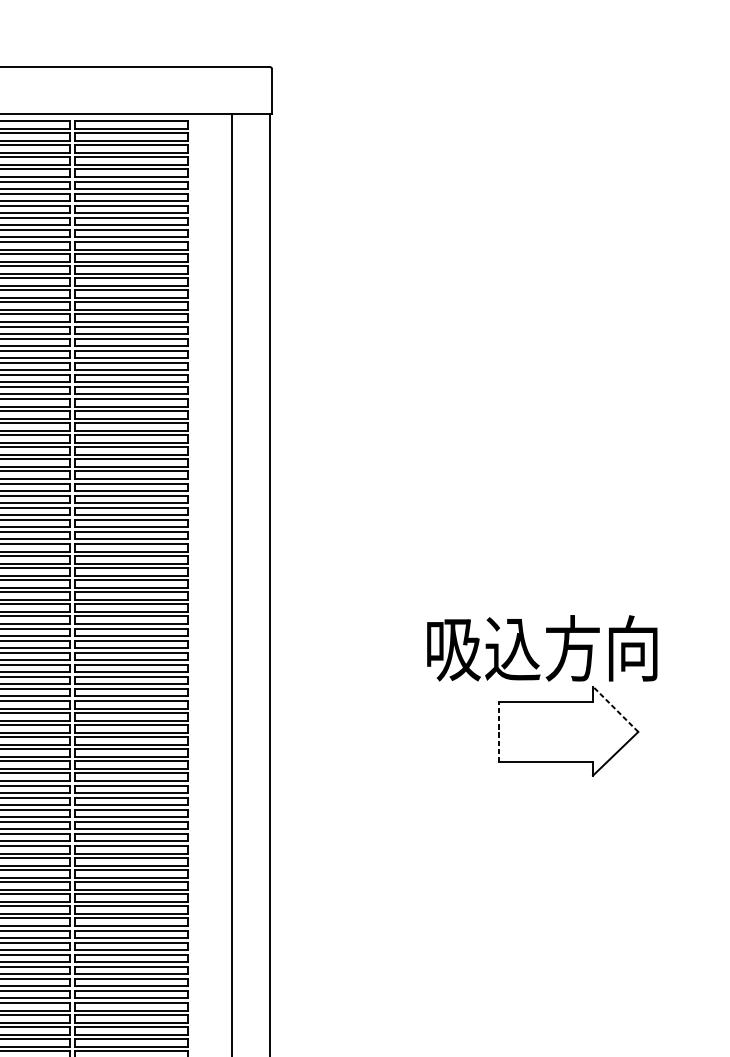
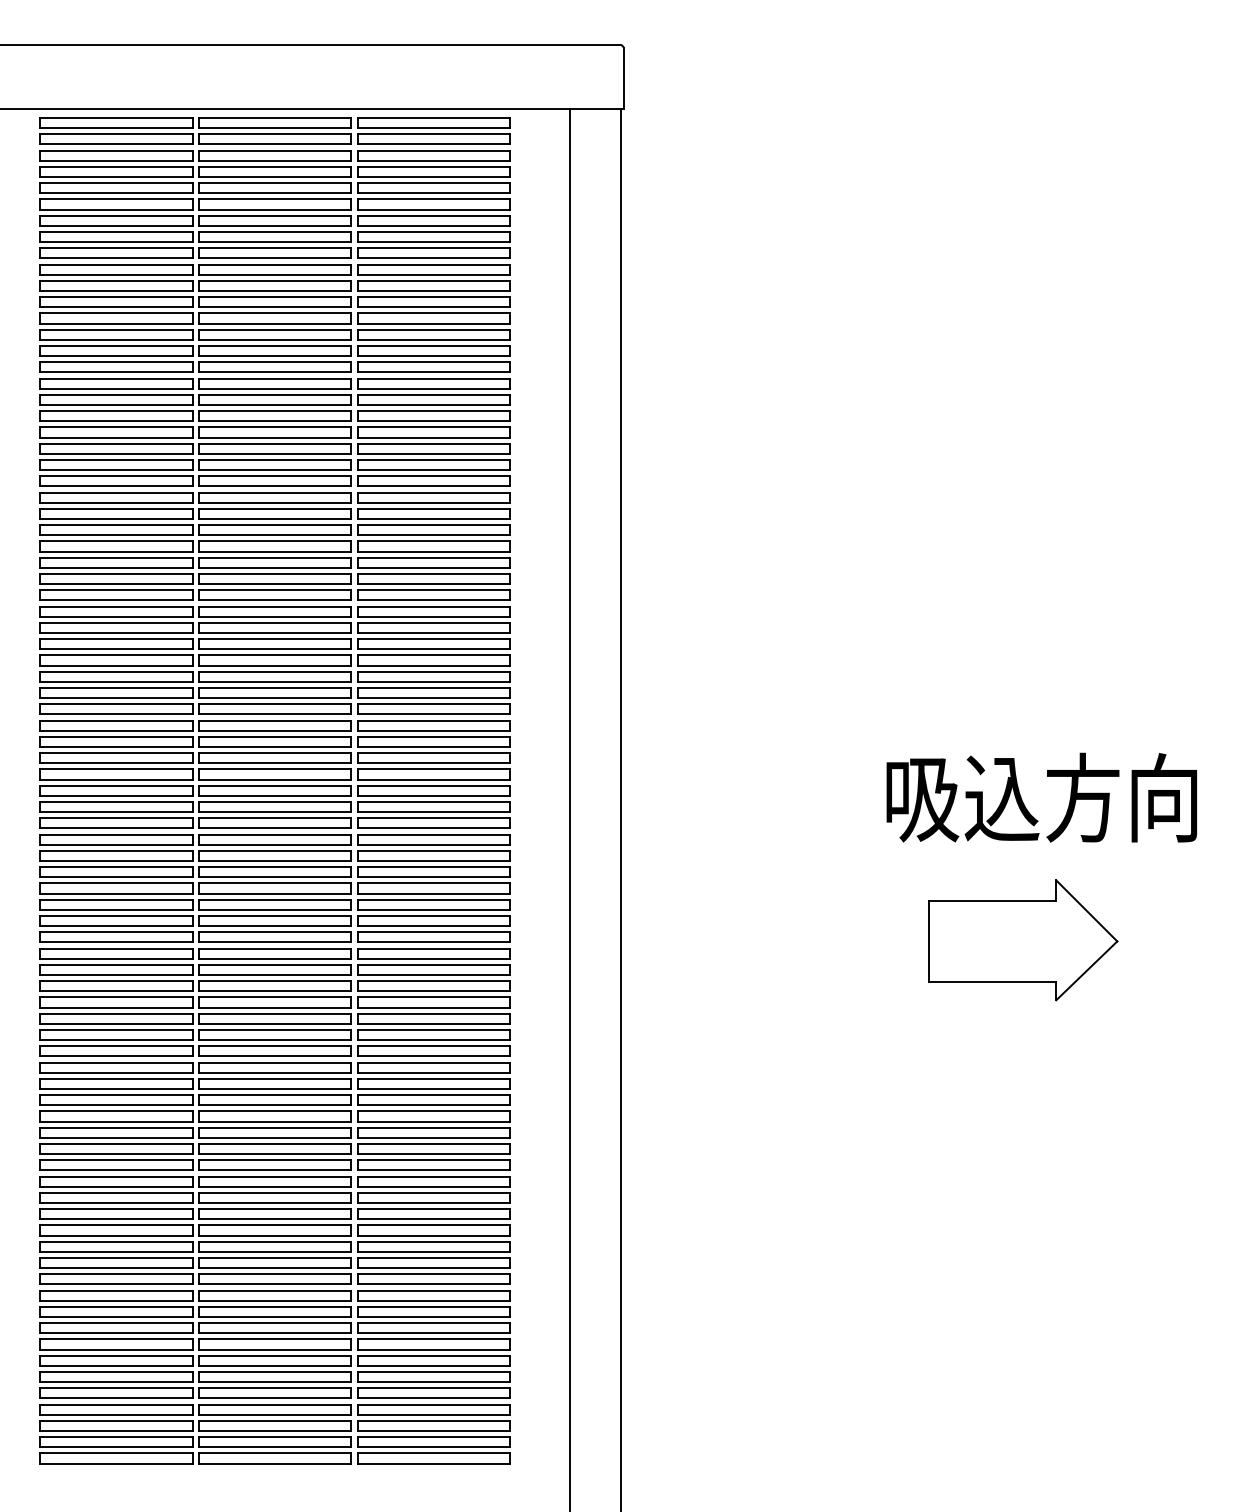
text: (542, 648) -> (1041, 797), moved
line: (615, 709) -> (1086, 910), dashed -> solid
line: (498, 732) -> (928, 941), dashed -> solid

